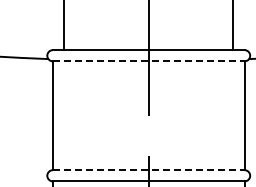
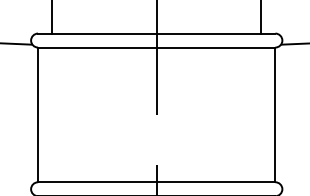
line: (148, 61) -> (156, 47), dashed -> solid
line: (148, 170) -> (156, 182), dashed -> solid

